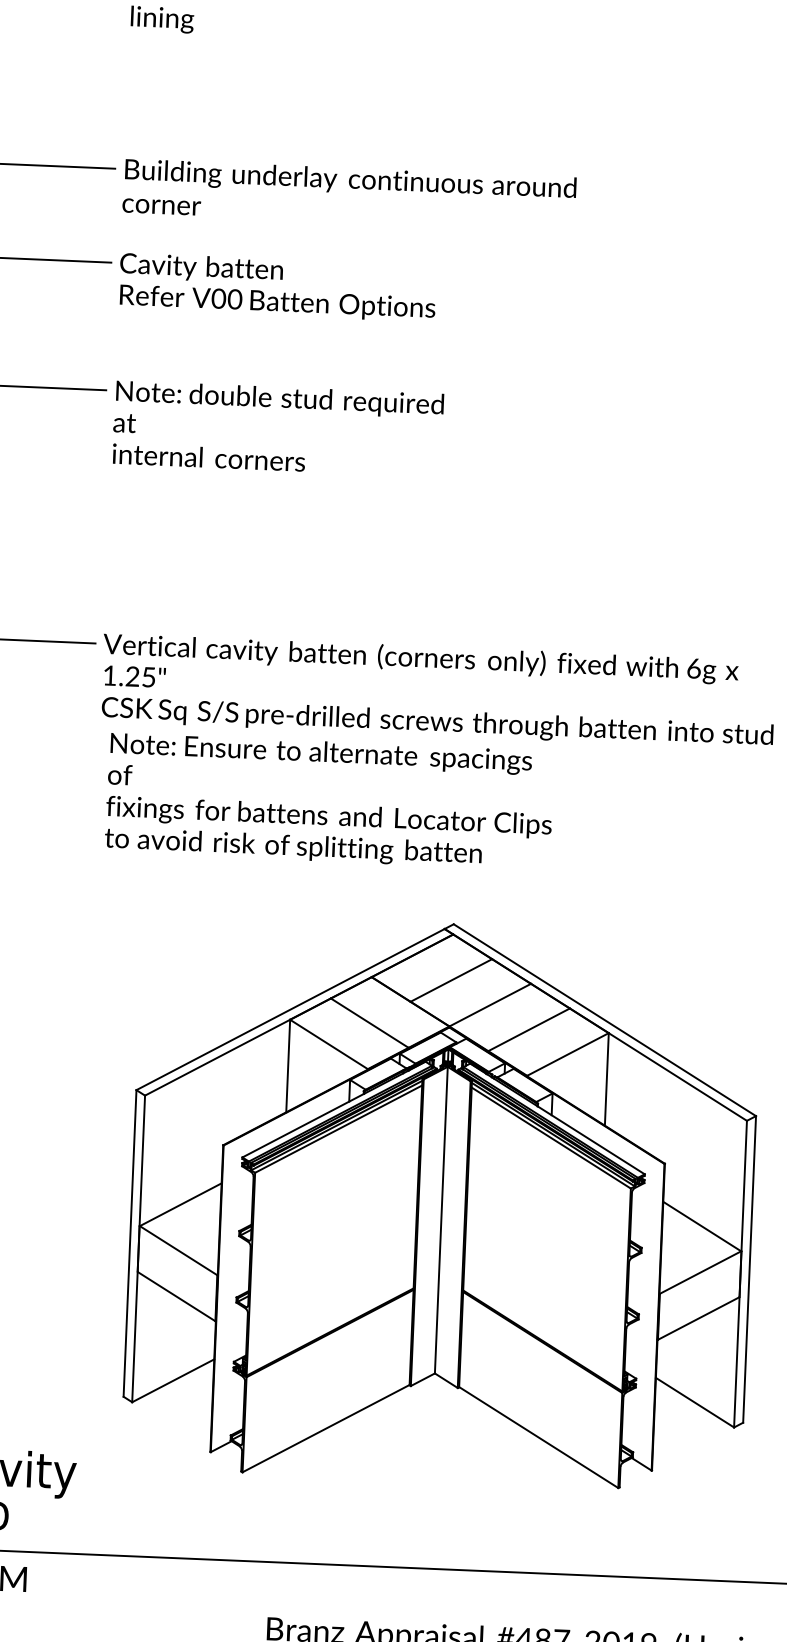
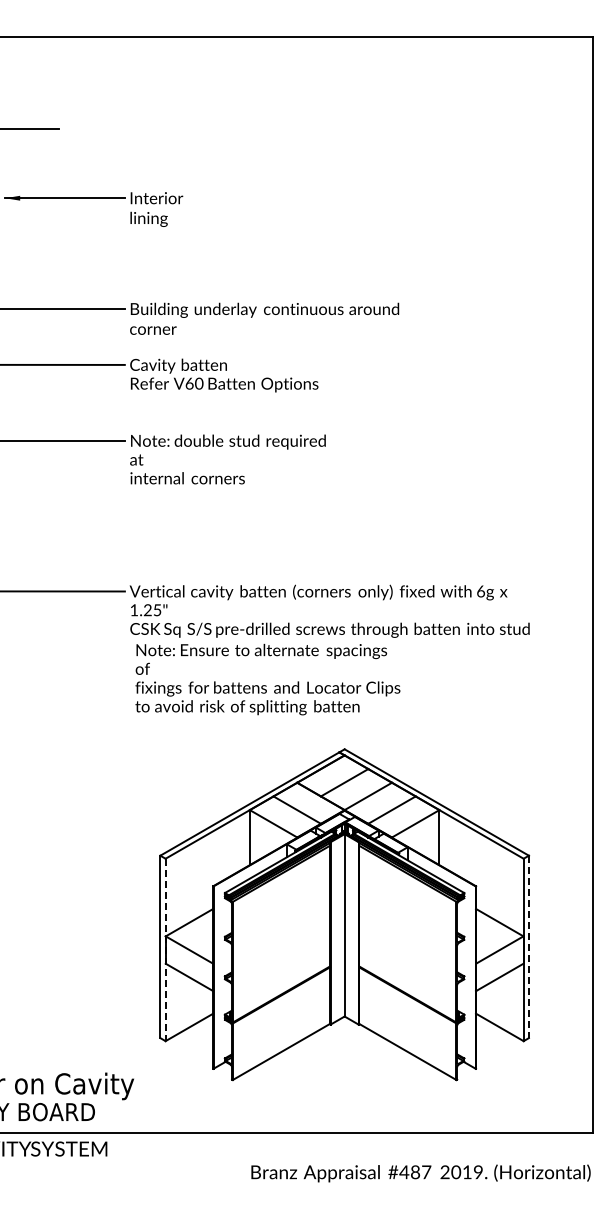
text: (218, 296) -> (189, 382), V00 -> V60
line: (138, 1249) -> (165, 950), solid -> dashed
line: (748, 1270) -> (528, 947), solid -> dashed

